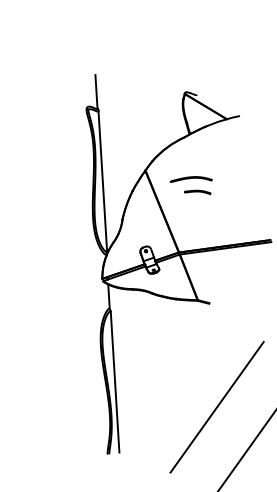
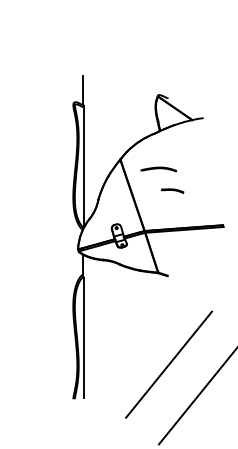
line: (197, 192) -> (172, 190), moved

